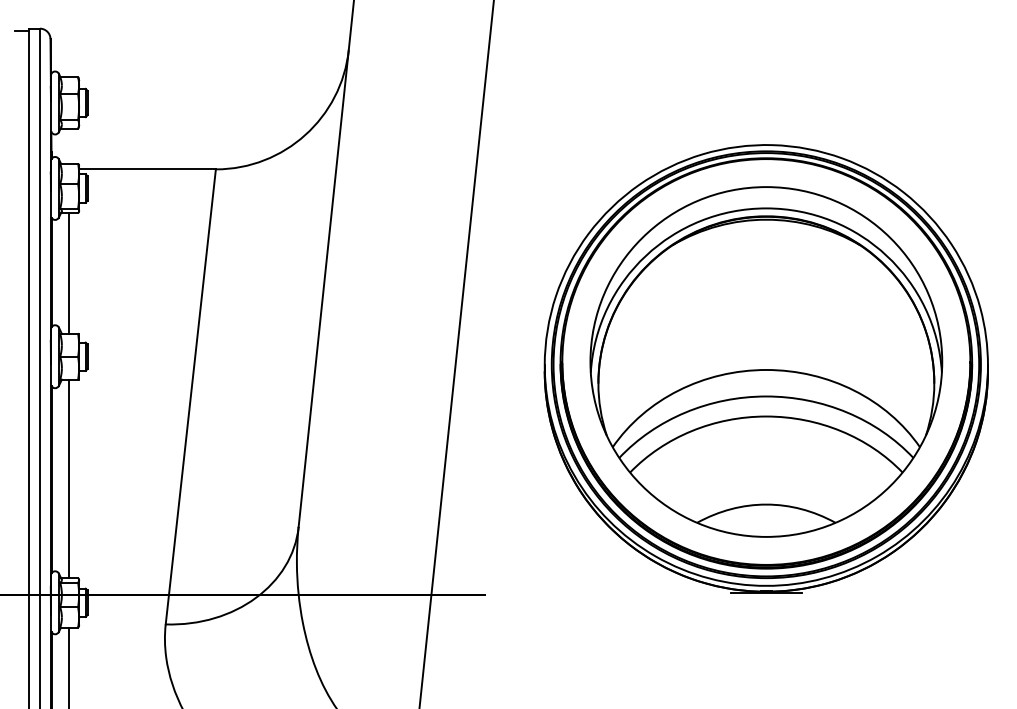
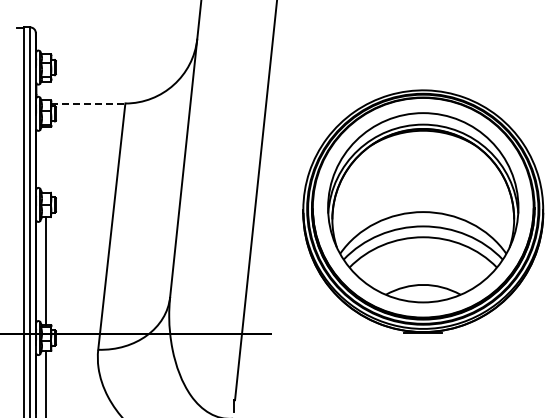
line: (147, 169) -> (88, 103), solid -> dashed
line: (68, 272) -> (45, 159), removed

